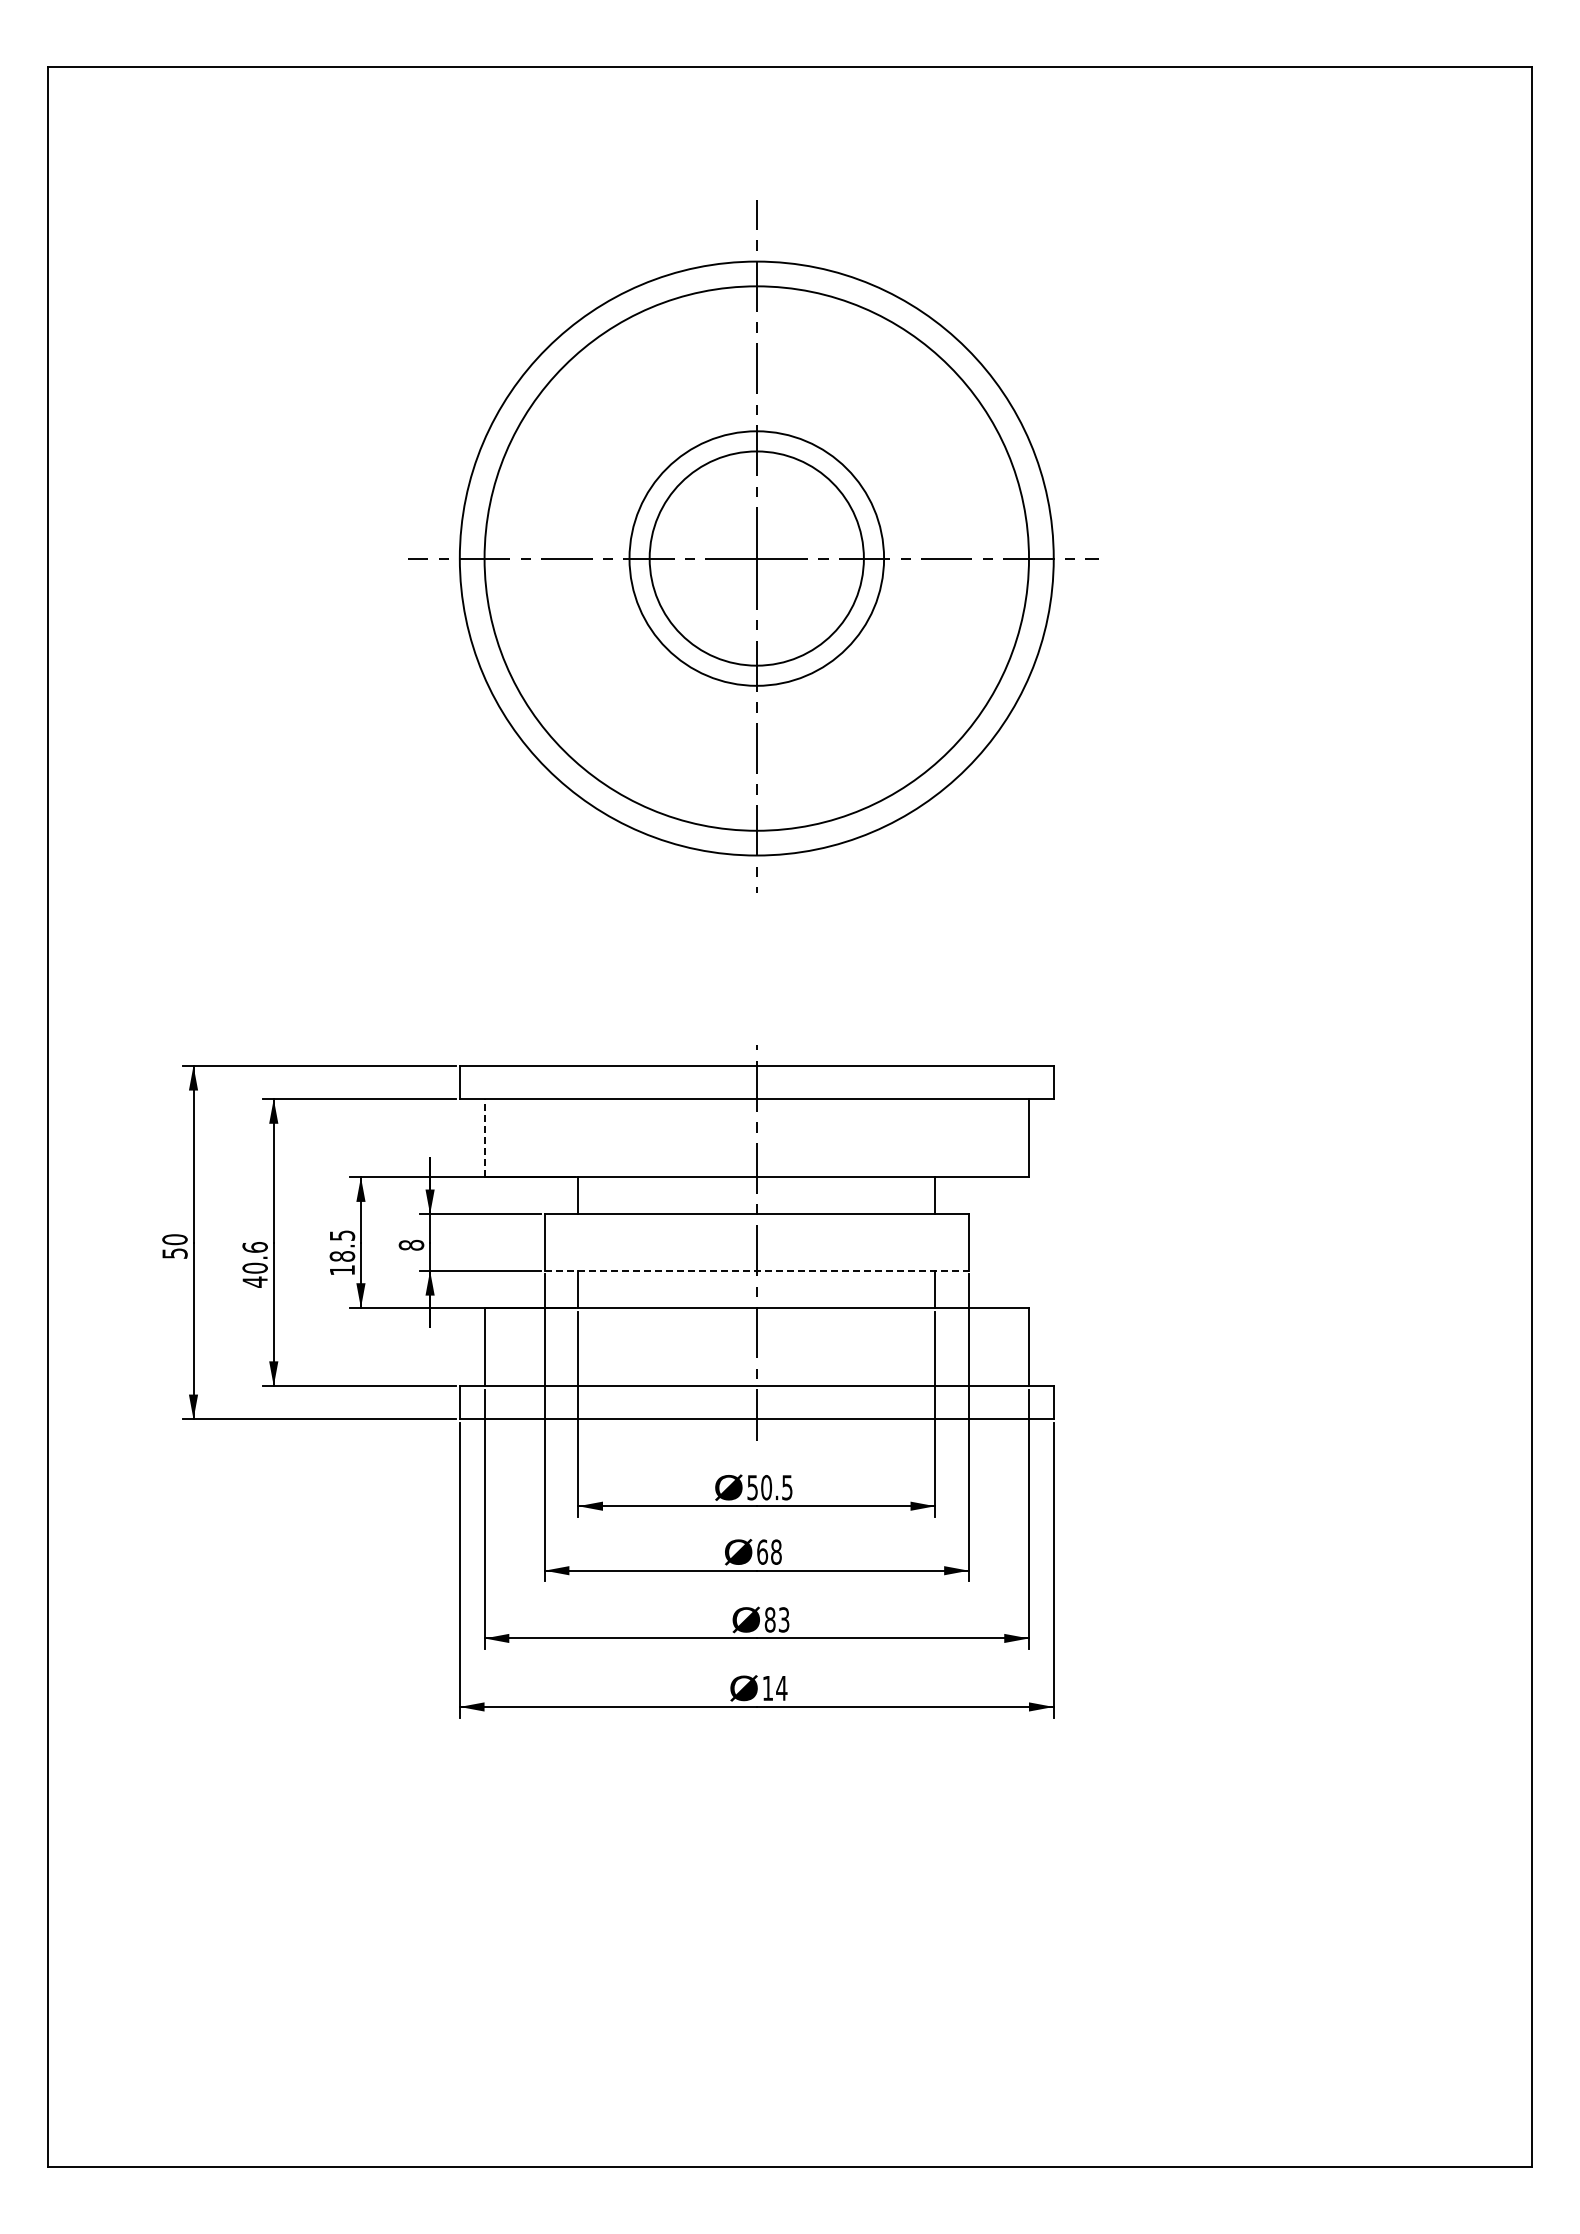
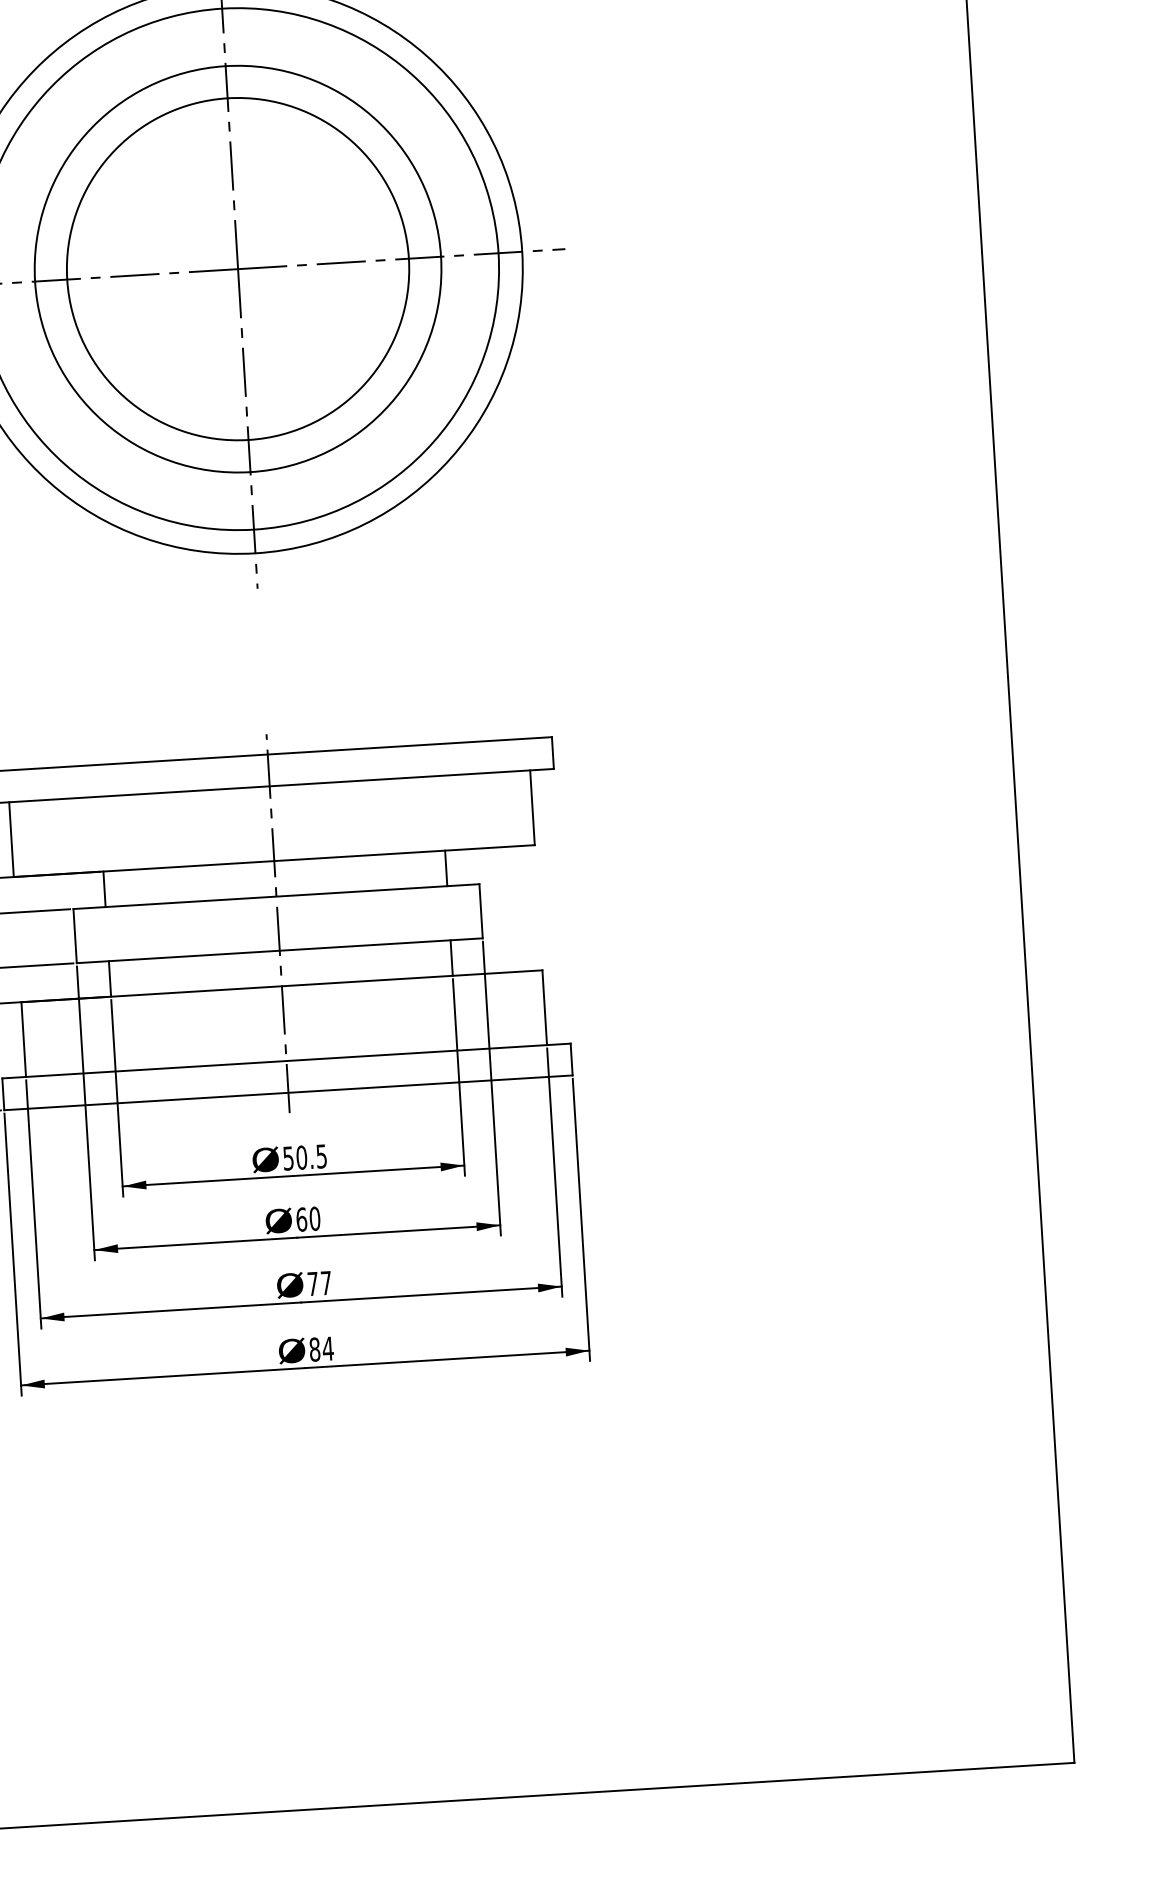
circle: (756, 558) -> (237, 269), size x1.67
circle: (756, 558) -> (237, 269), size x1.67
line: (484, 1137) -> (11, 839), dashed -> solid
line: (757, 1270) -> (280, 950), dashed -> solid
text: (776, 1551) -> (315, 1218), 68 -> 60
text: (776, 1619) -> (319, 1283), 83 -> 77
text: (767, 1688) -> (314, 1349), 14 -> 84

